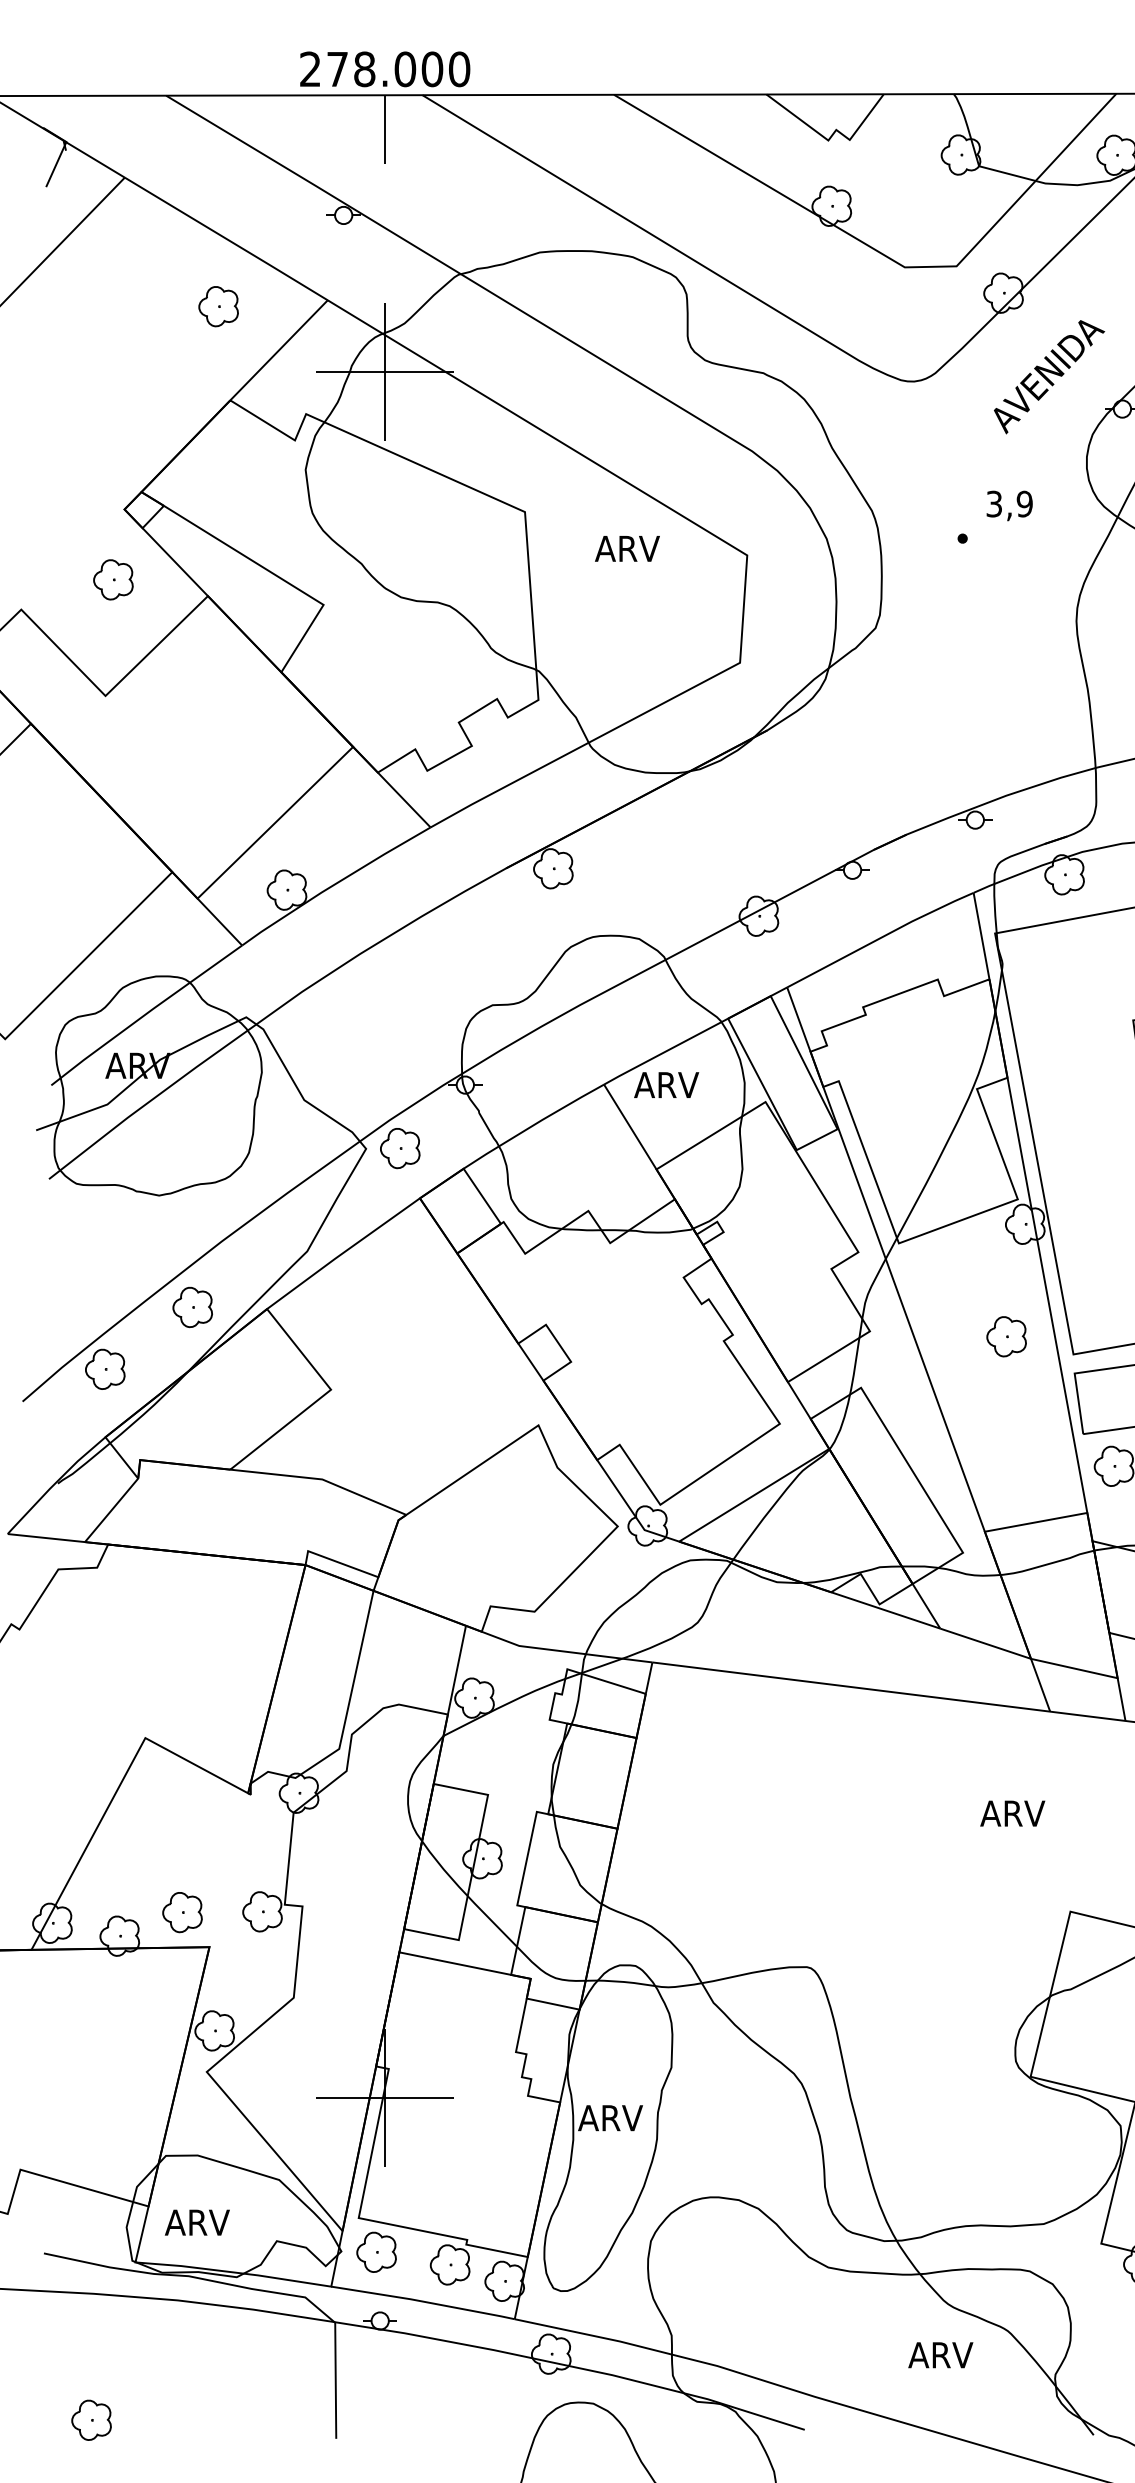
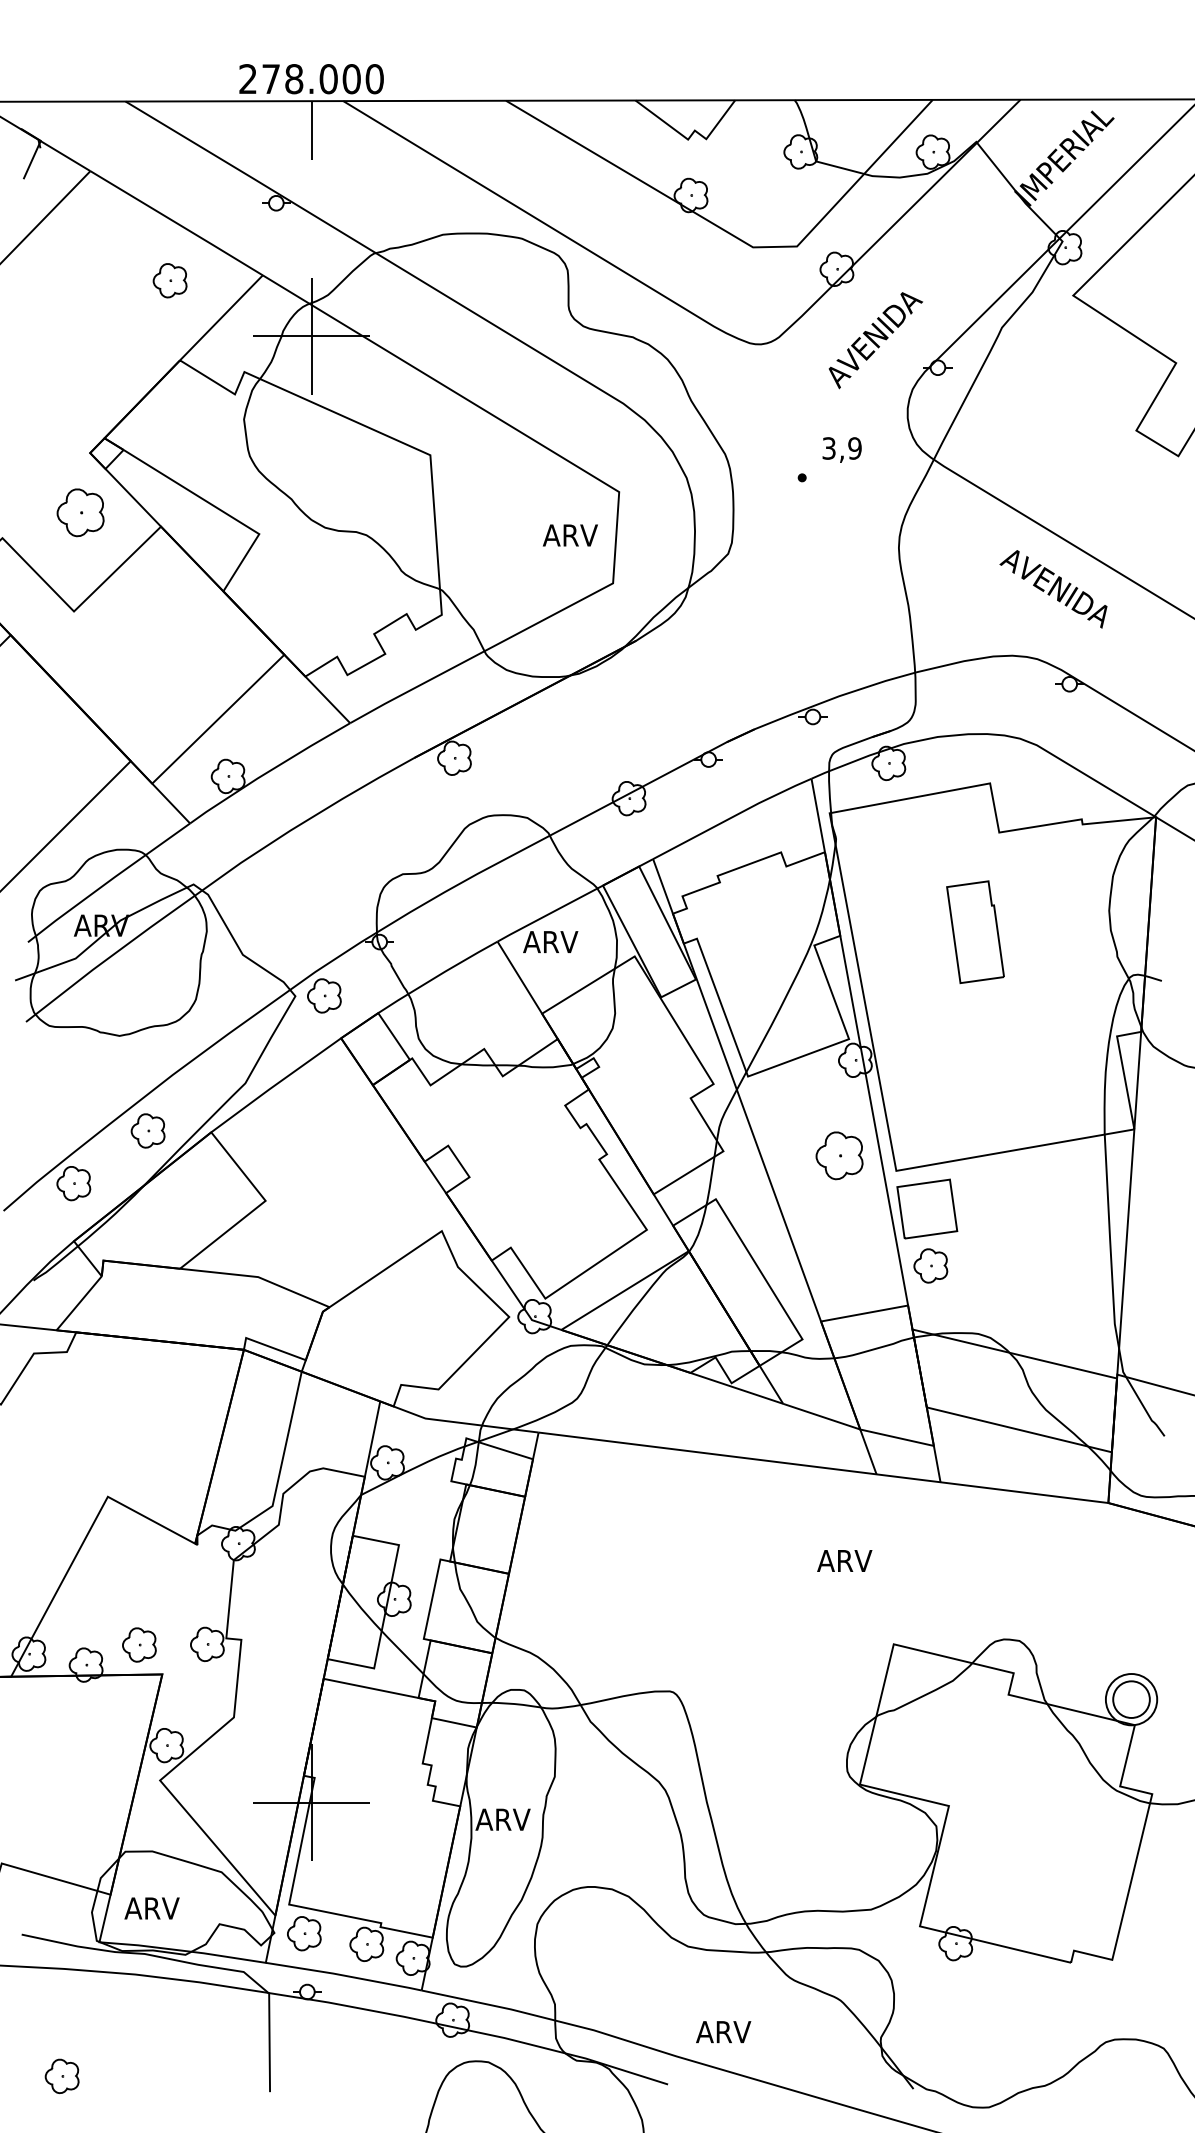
text: (626, 548) -> (569, 535), moved
part: (113, 579) -> (80, 512), size x1.4
part: (1006, 1336) -> (839, 1155), size x1.4
text: (940, 2355) -> (723, 2032), moved

